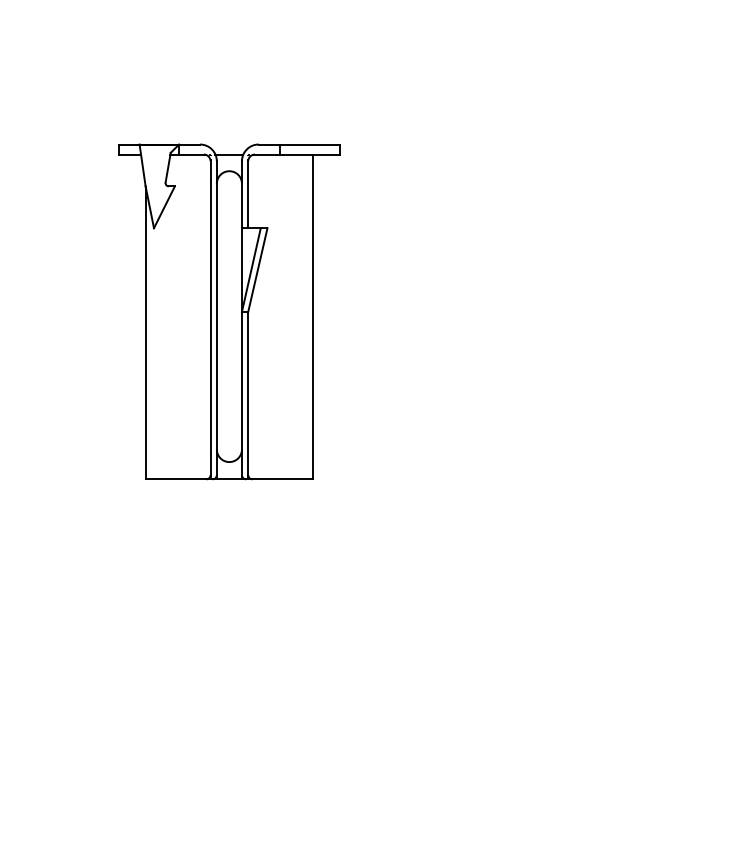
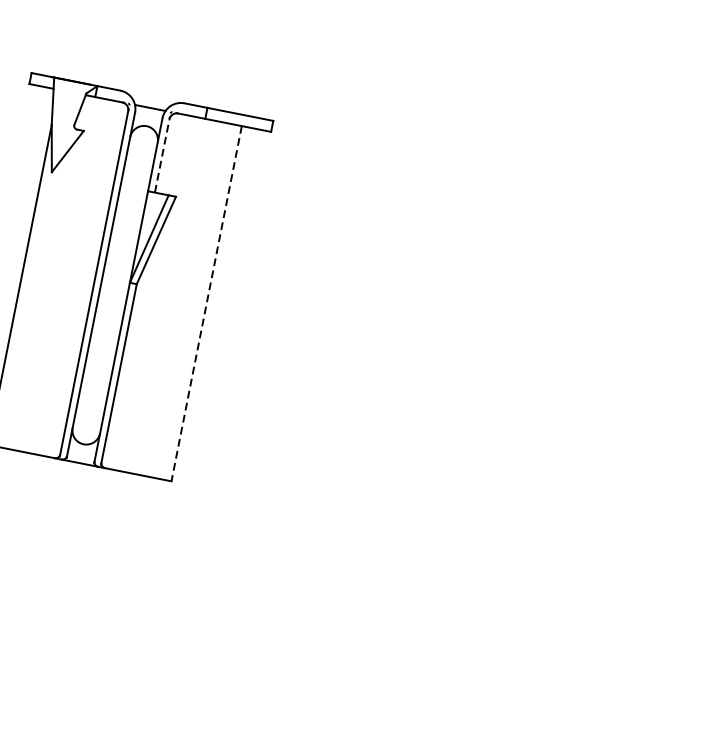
line: (248, 194) -> (162, 155), solid -> dashed
line: (313, 317) -> (206, 304), solid -> dashed

